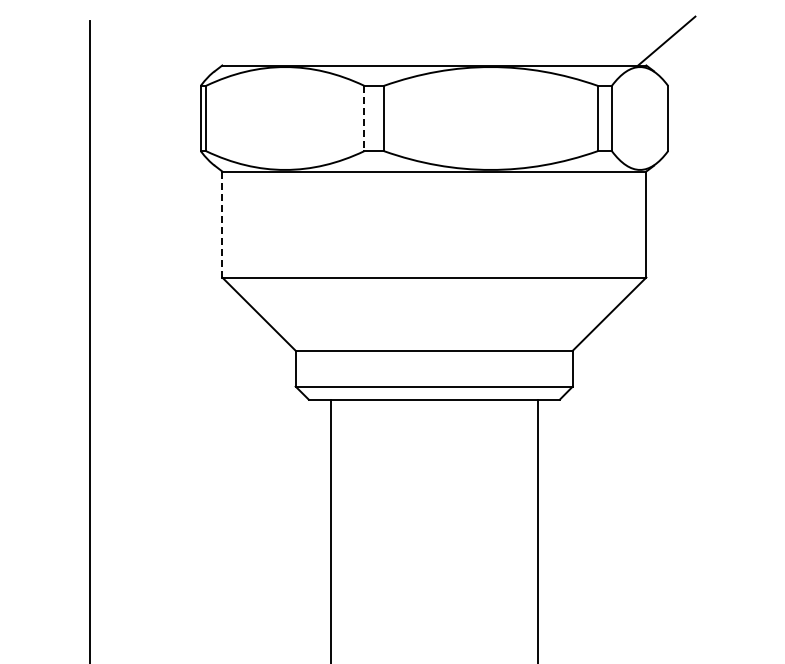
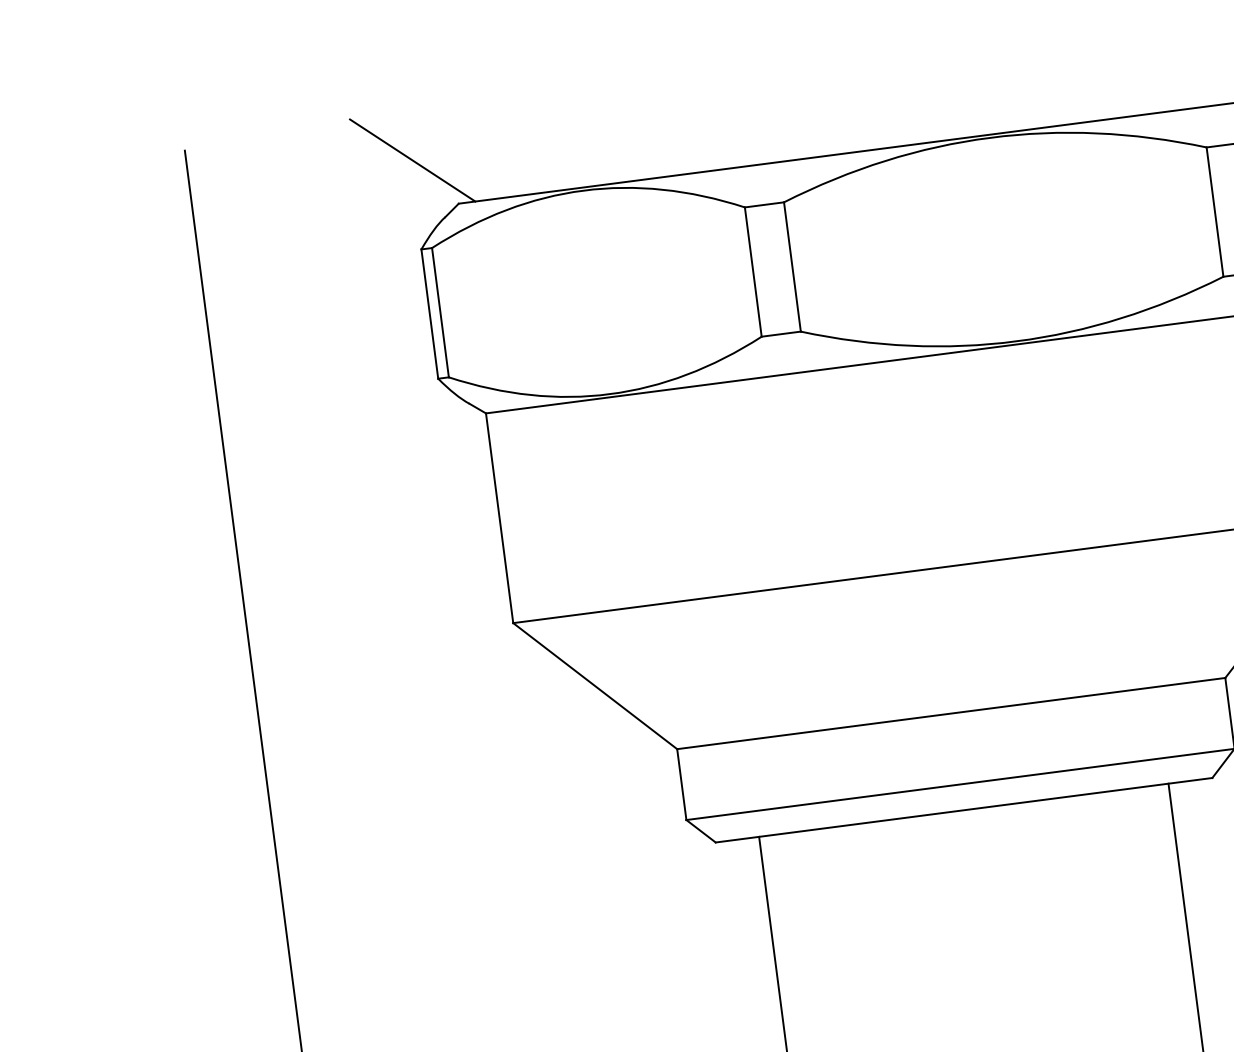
line: (201, 40) -> (411, 159), added
line: (364, 118) -> (753, 271), dashed -> solid
line: (222, 225) -> (500, 520), dashed -> solid

